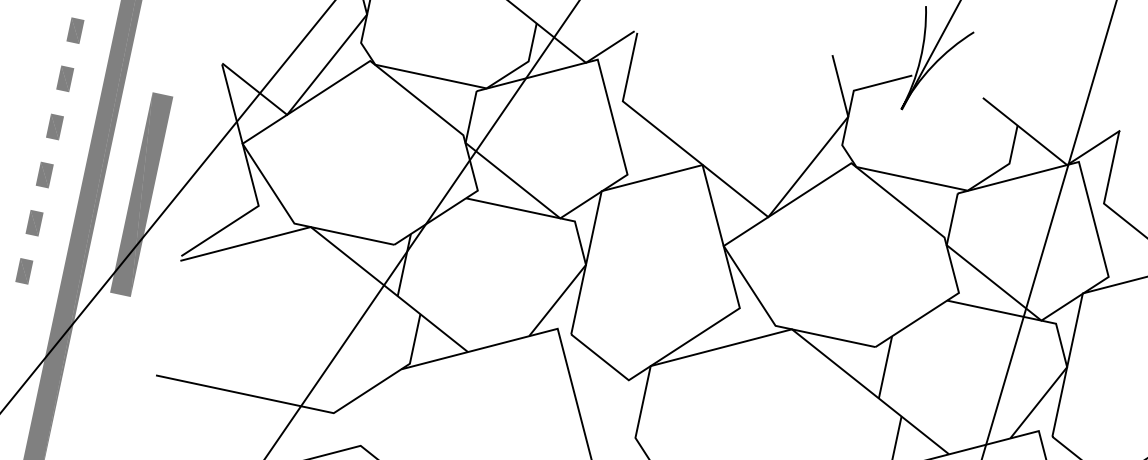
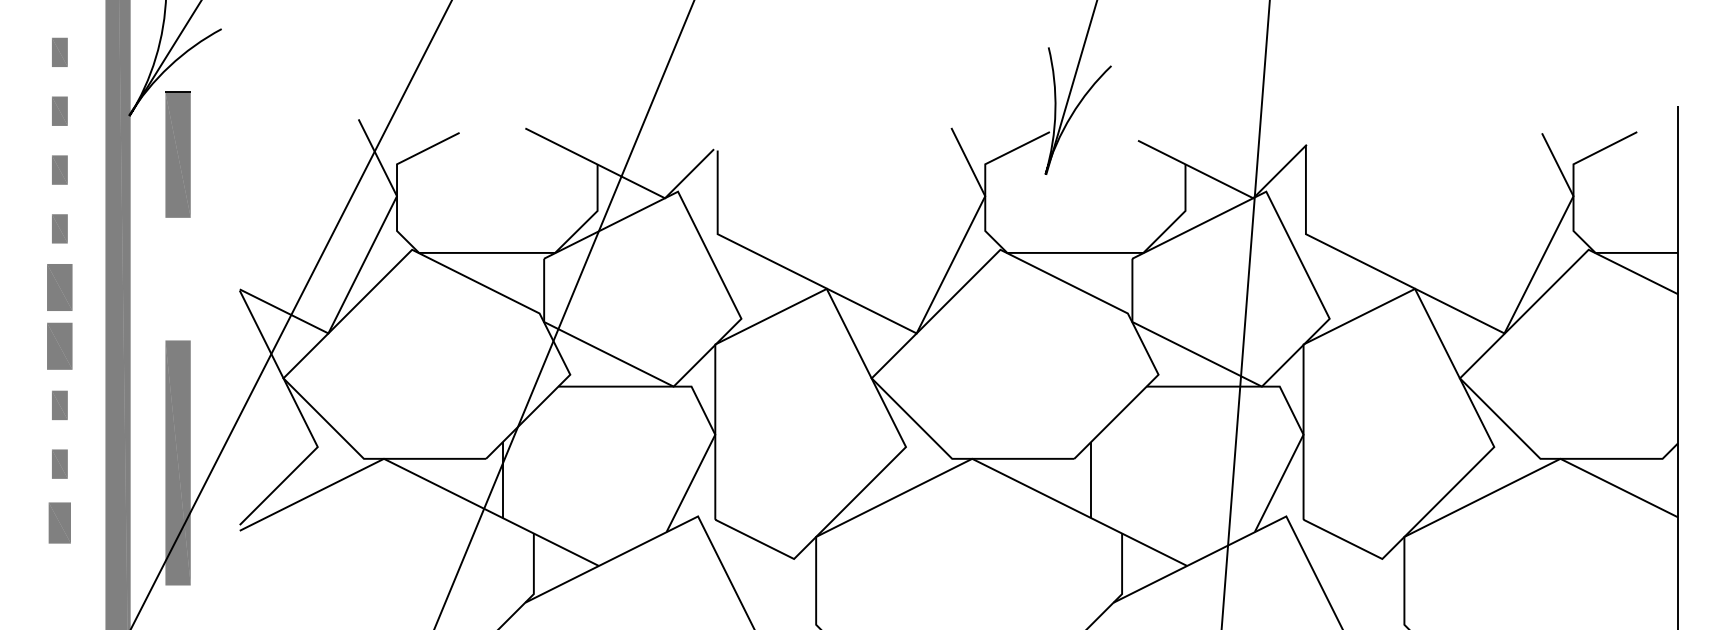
part: (75, 30) -> (59, 287), size x1.6
part: (64, 78) -> (59, 346), size x1.6
part: (34, 222) -> (59, 522), size x1.4
part: (24, 270) -> (59, 581), removed

